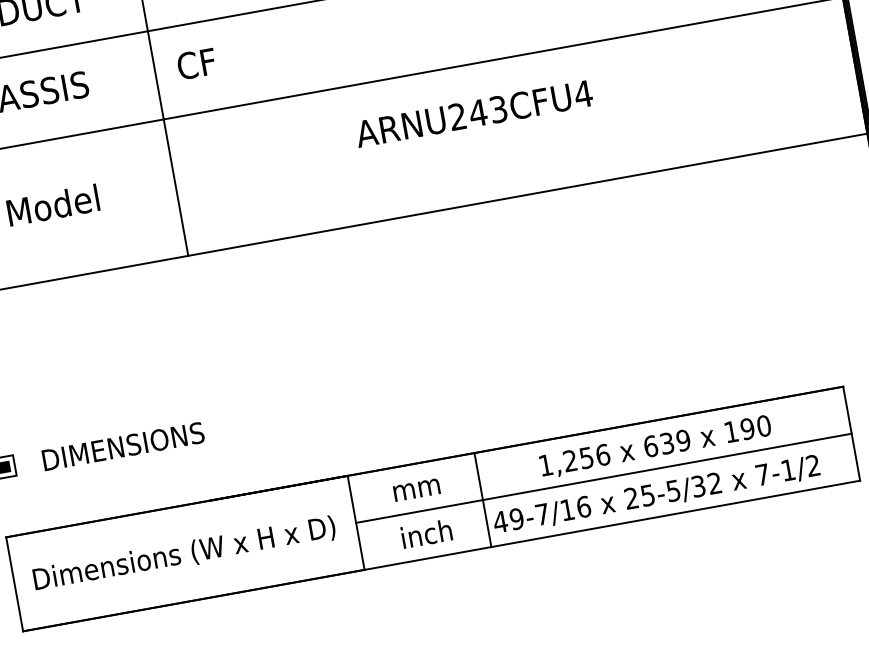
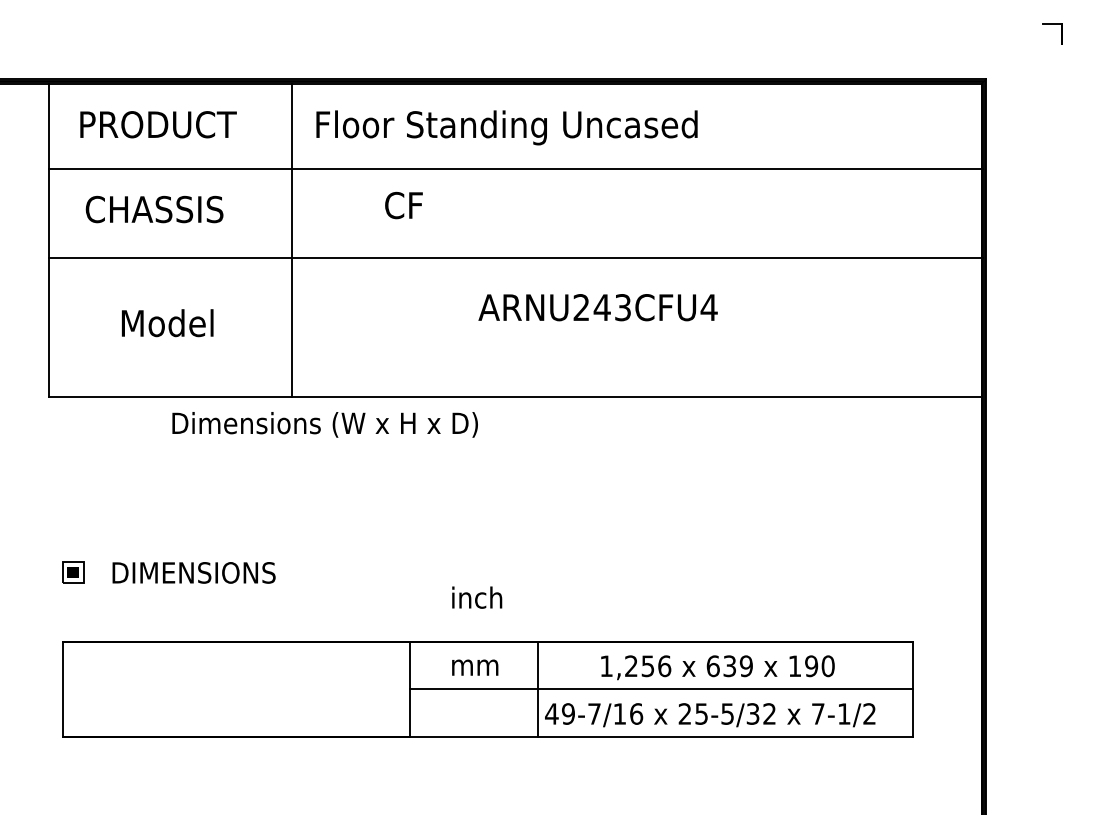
text: (196, 64) -> (403, 205), moved
text: (427, 533) -> (477, 597), moved
text: (183, 554) -> (324, 424), moved

